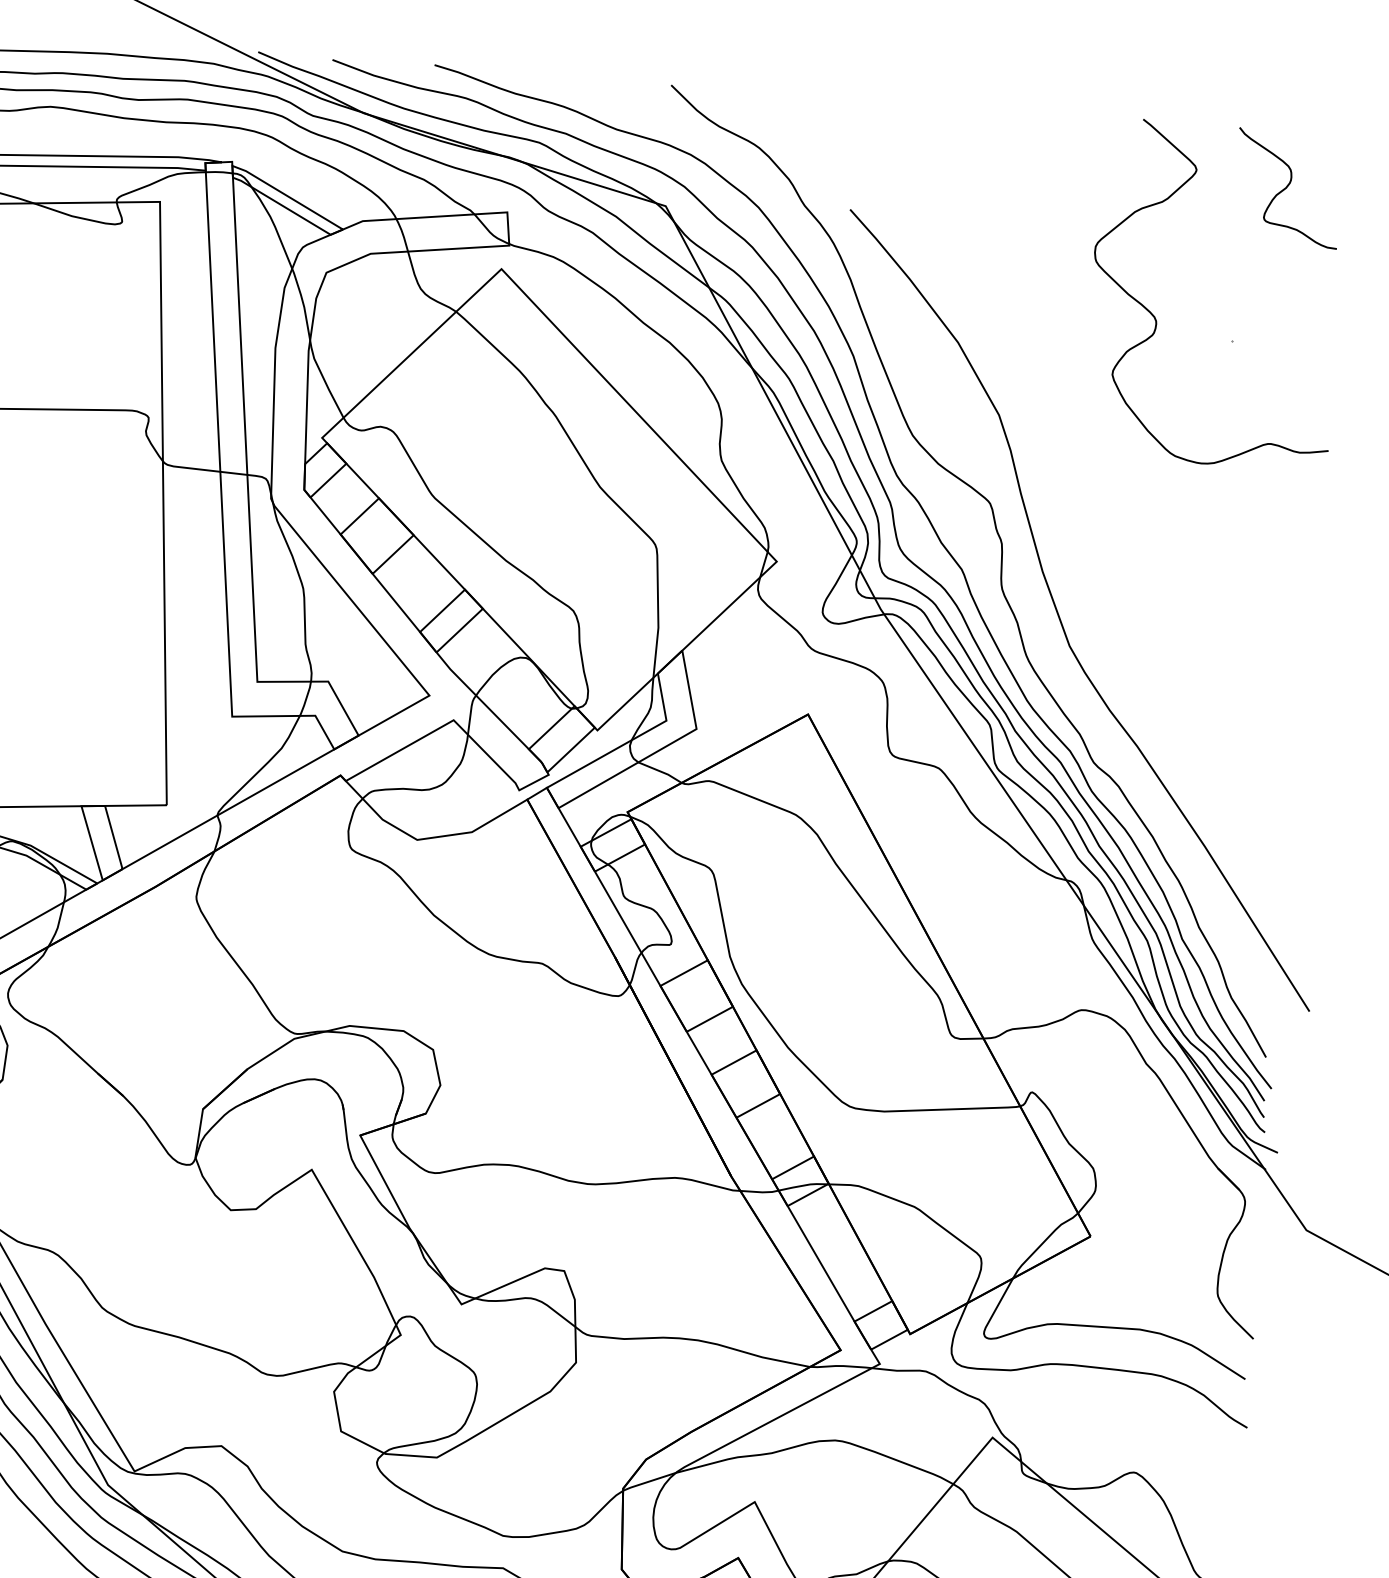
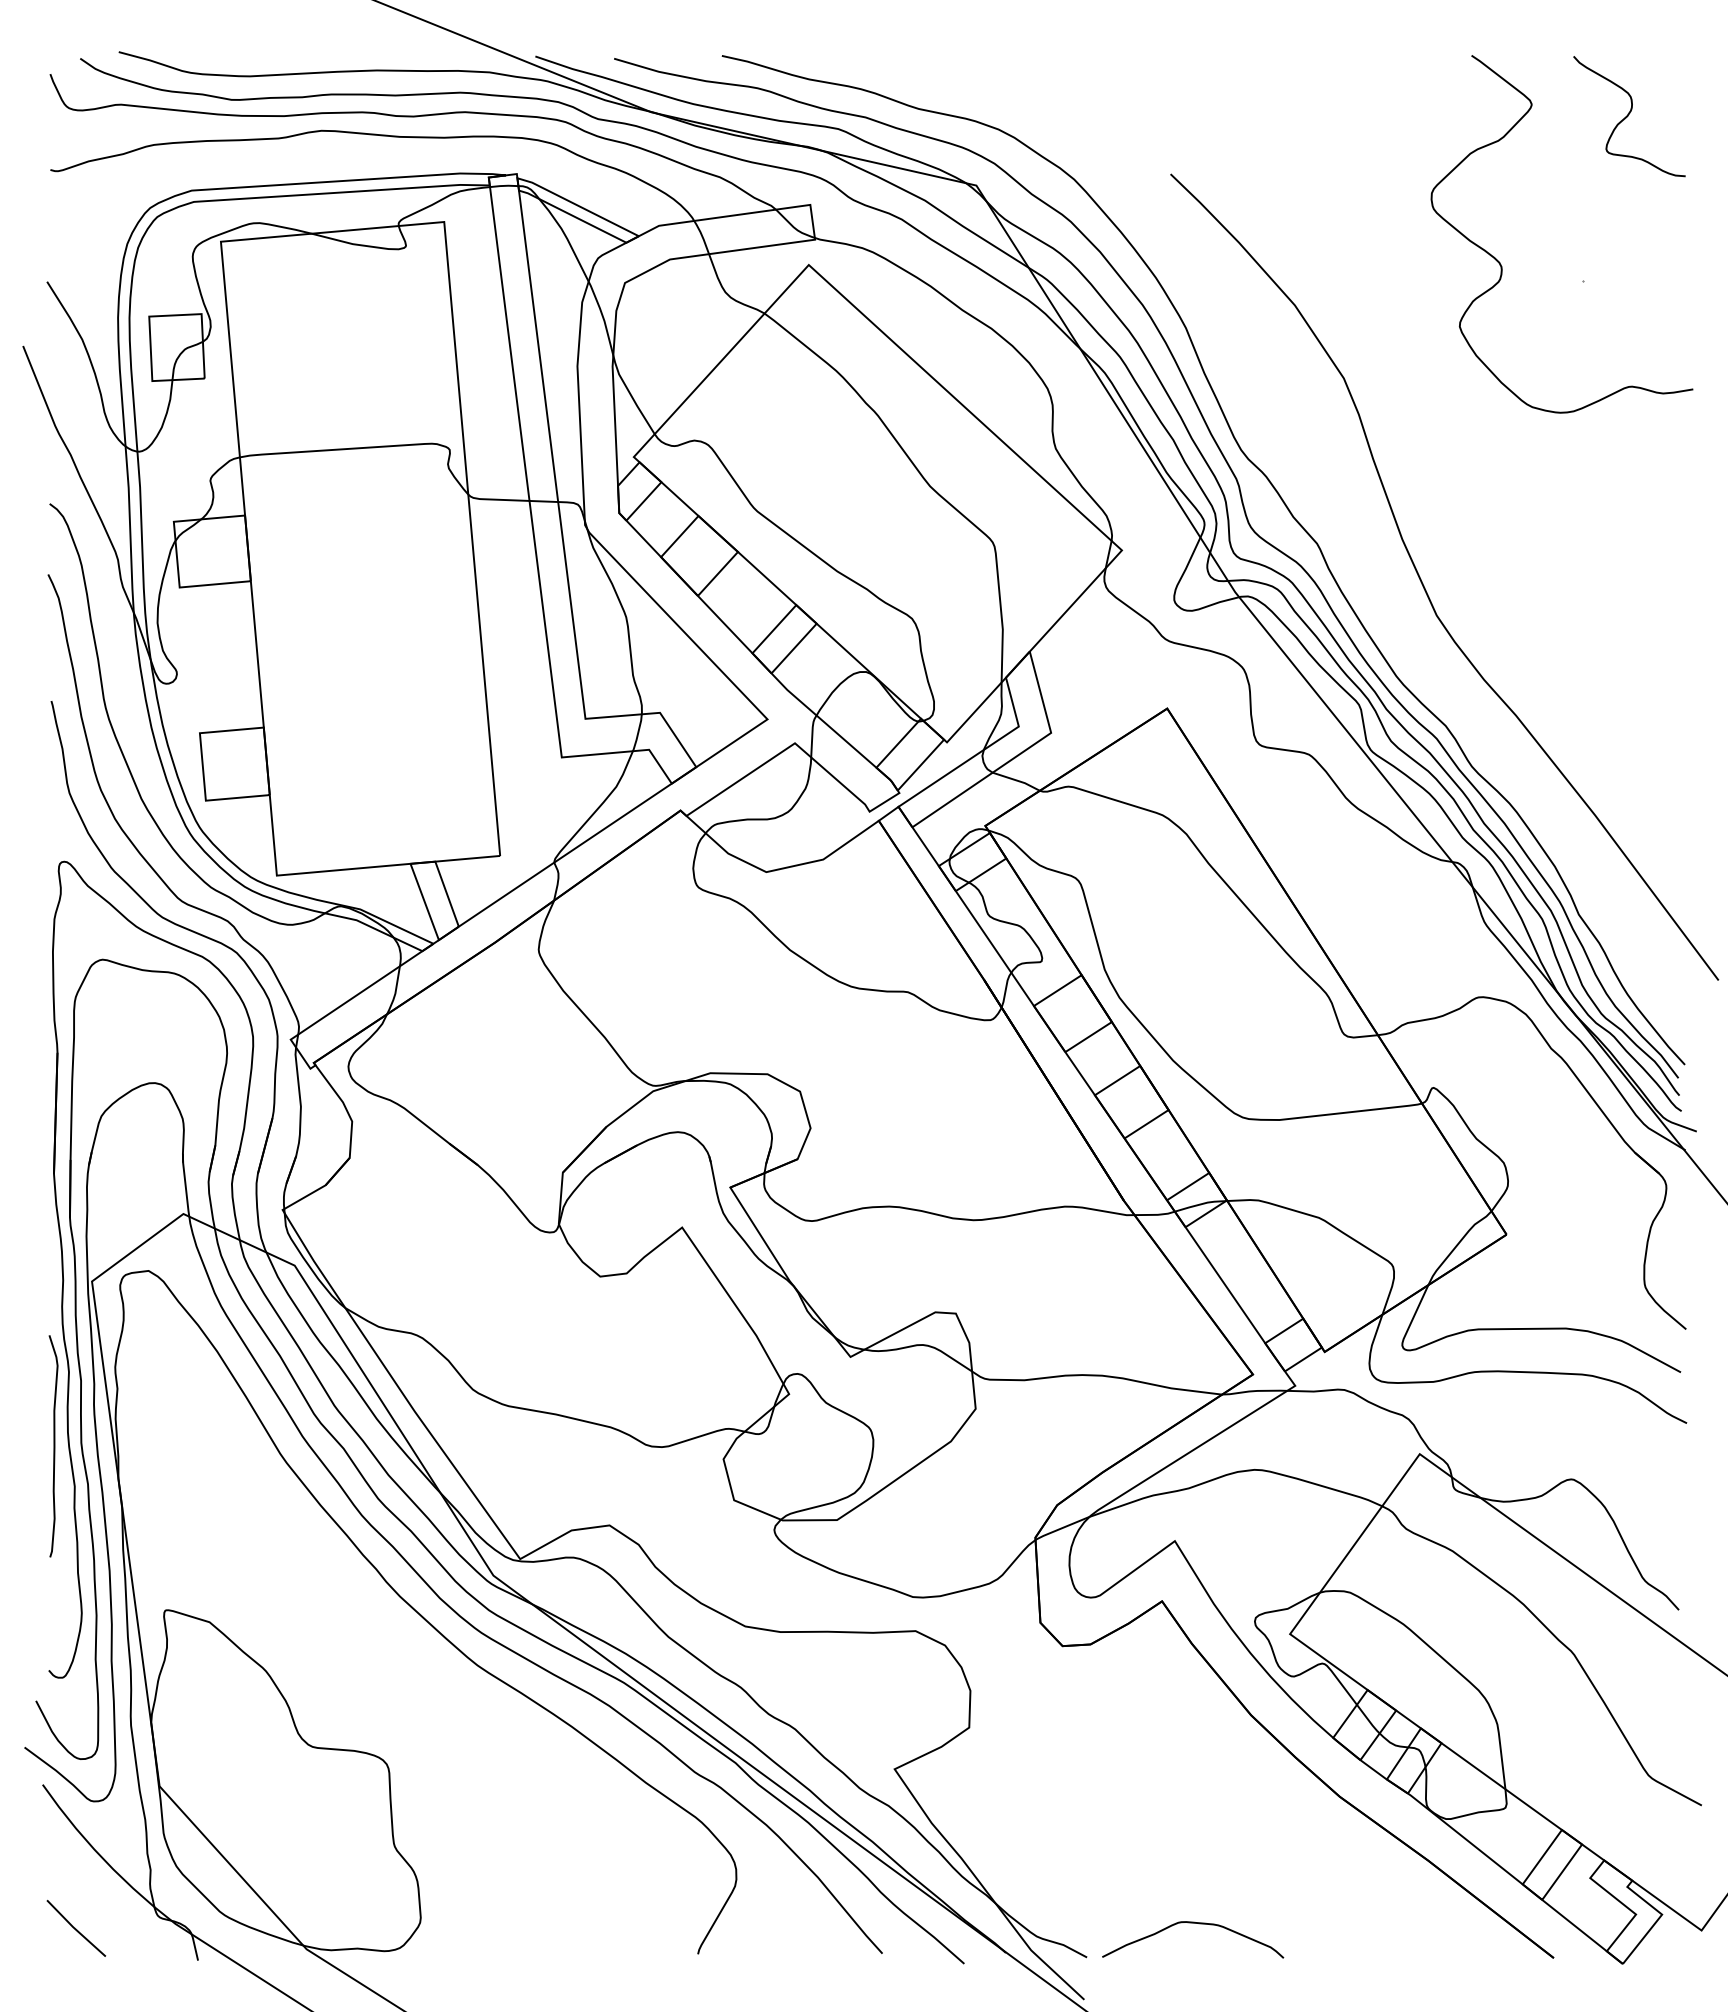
curve: (1000, 566) -> (1357, 537), removed

